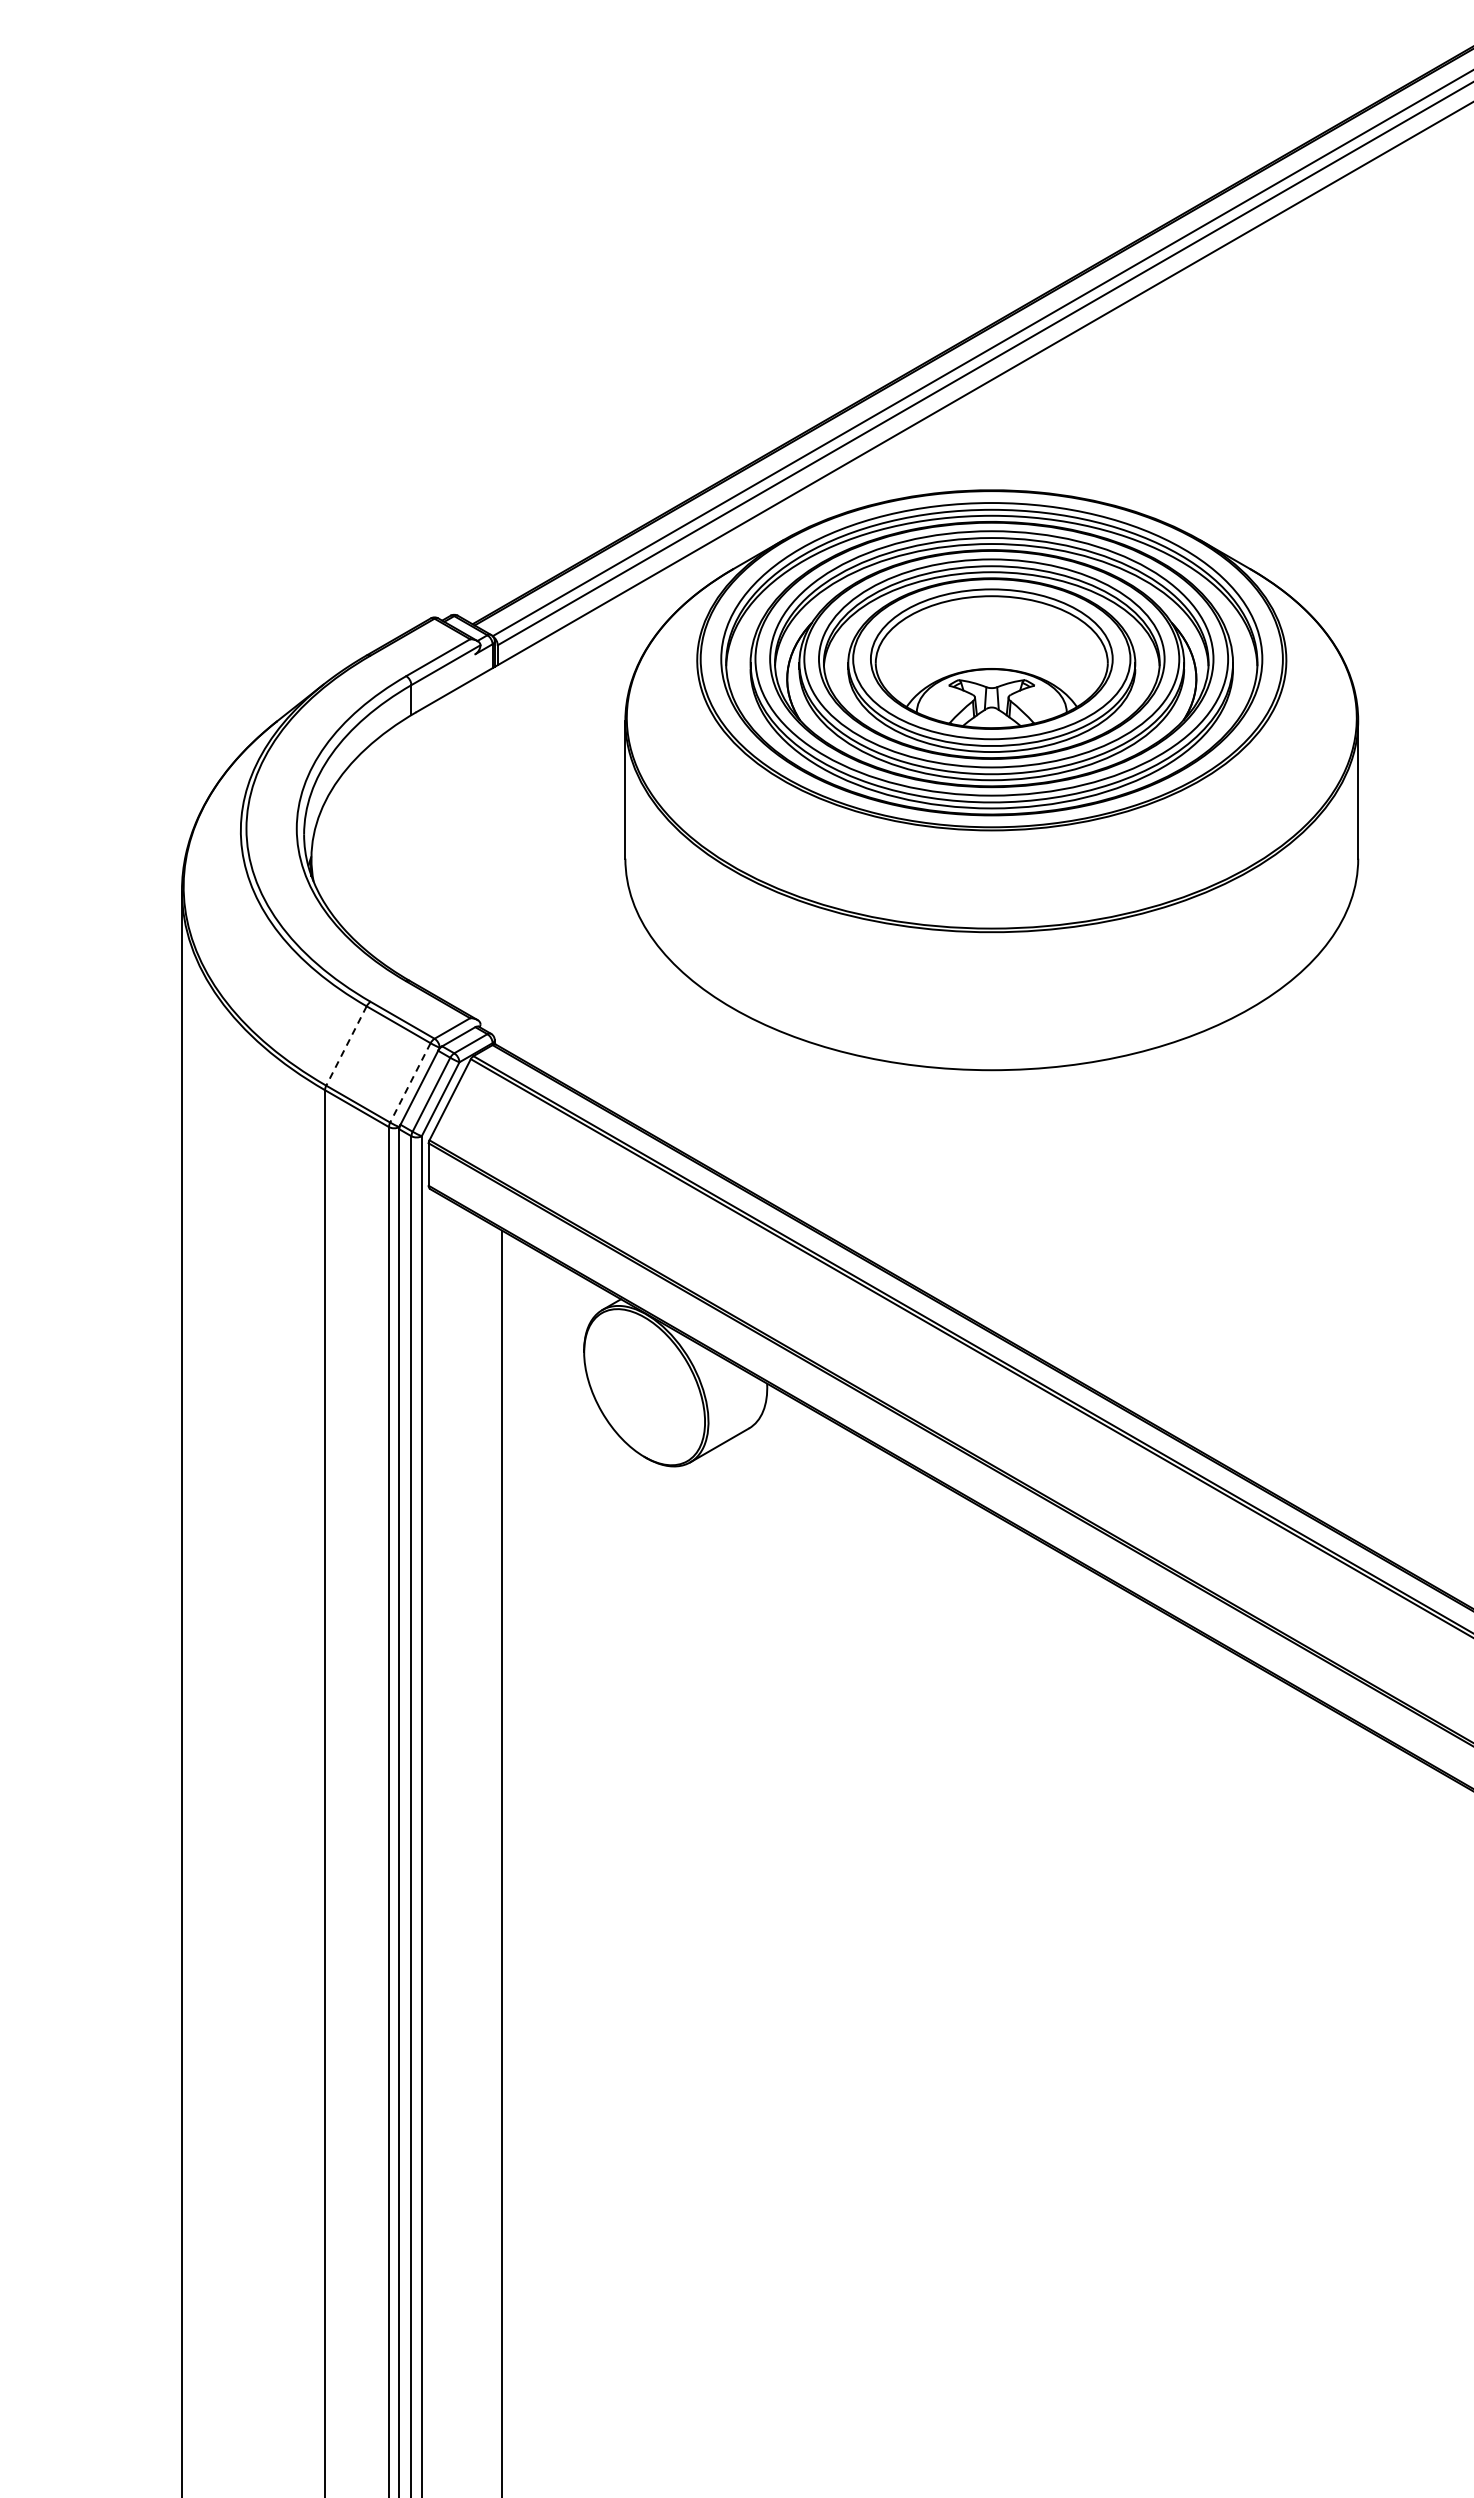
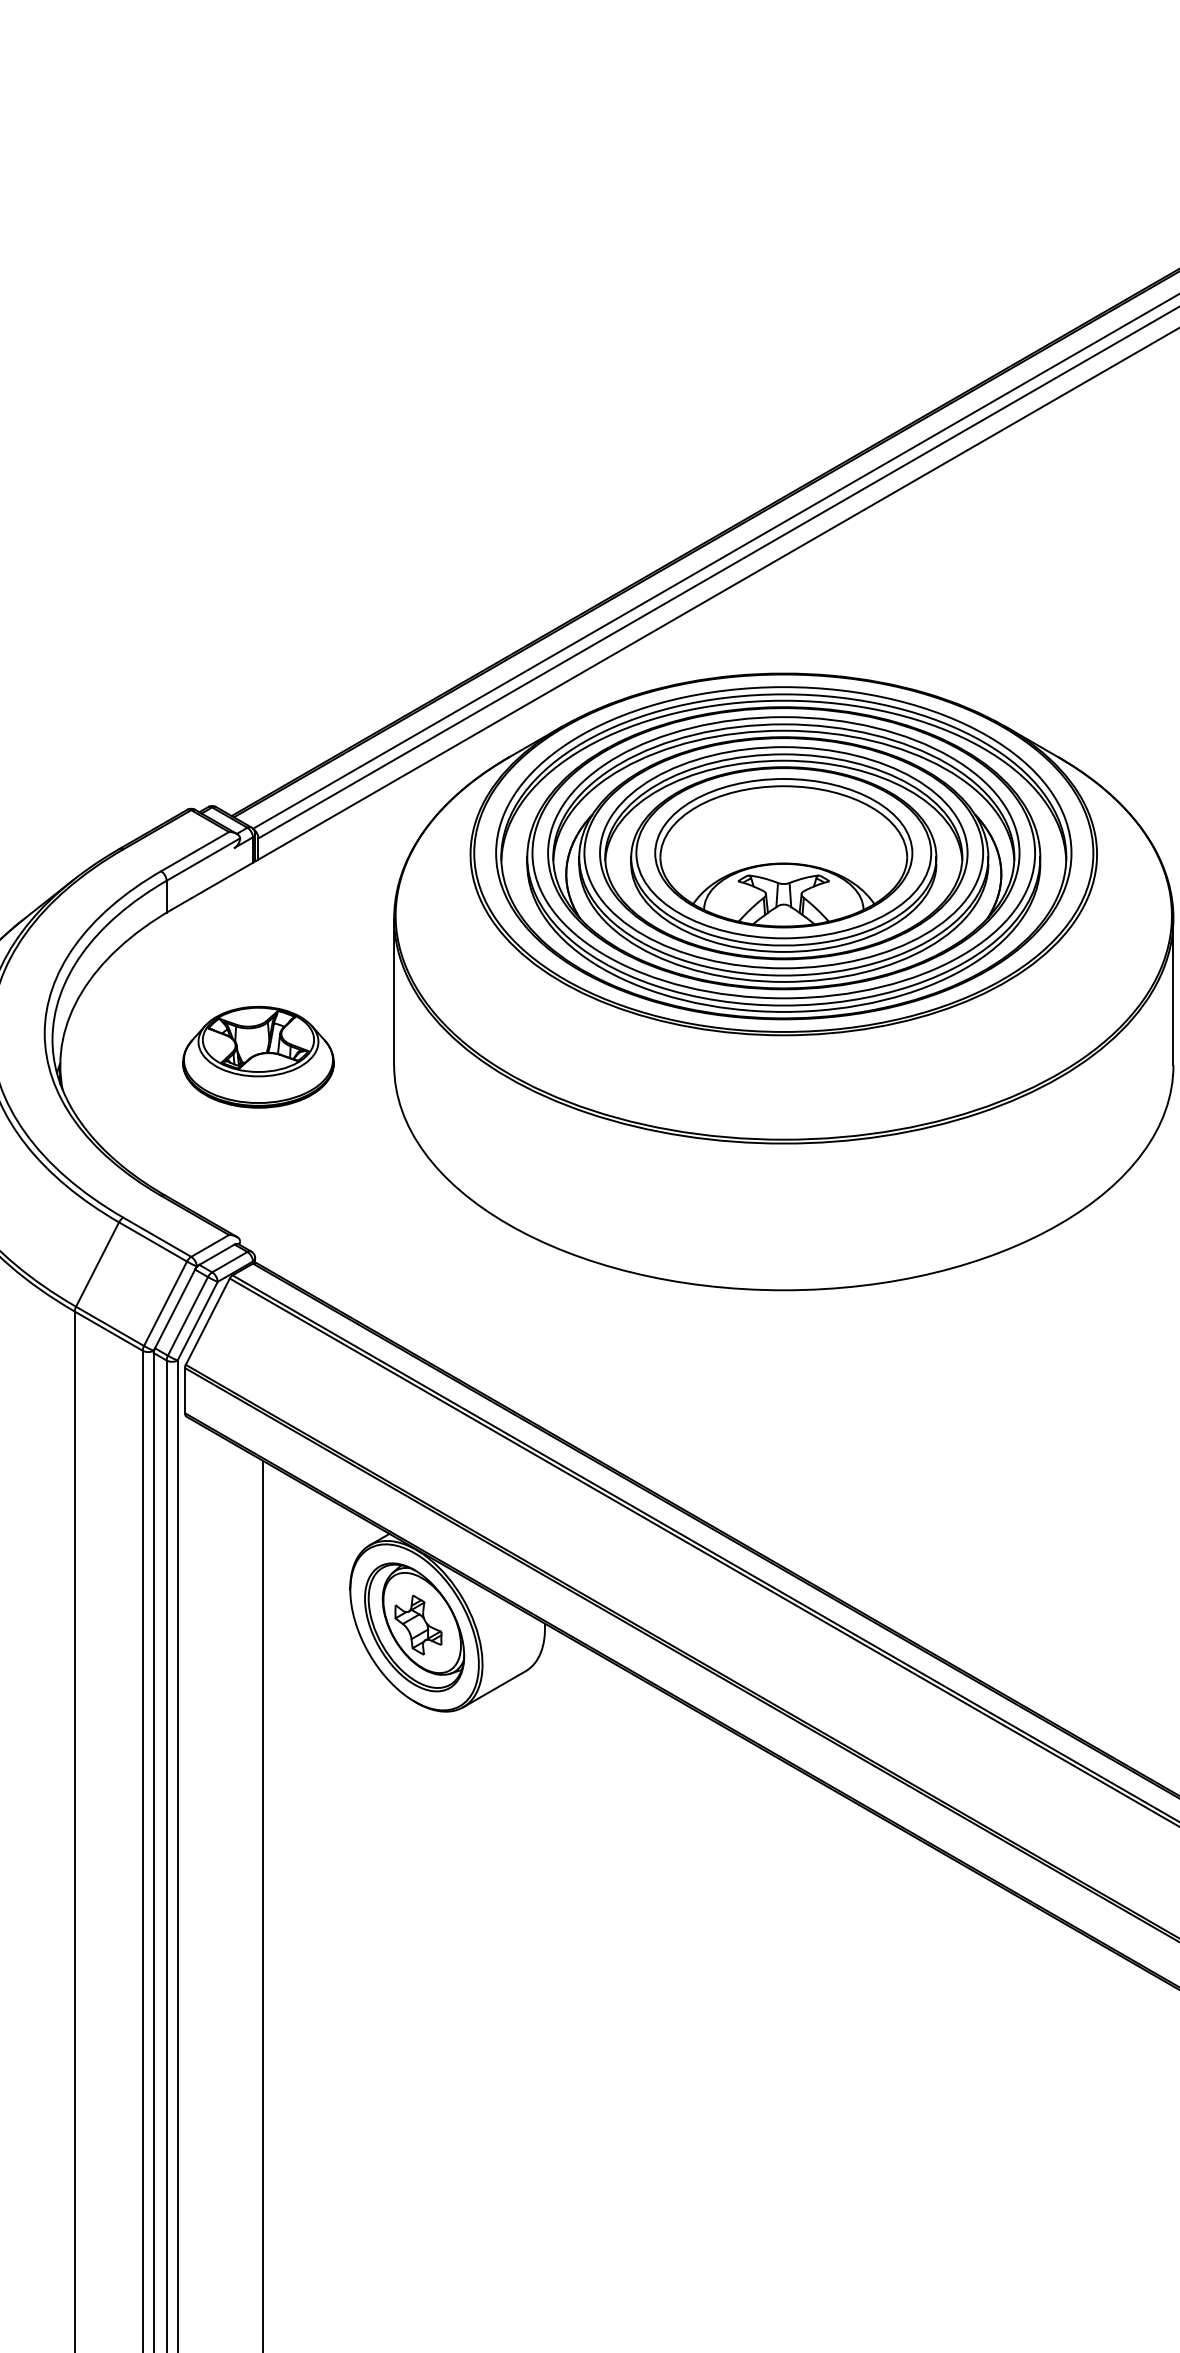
part: (497, 850) -> (258, 1056), added
line: (346, 1045) -> (97, 1264), dashed -> solid
line: (410, 1082) -> (165, 1303), dashed -> solid
part: (644, 1387) -> (414, 1627), added

